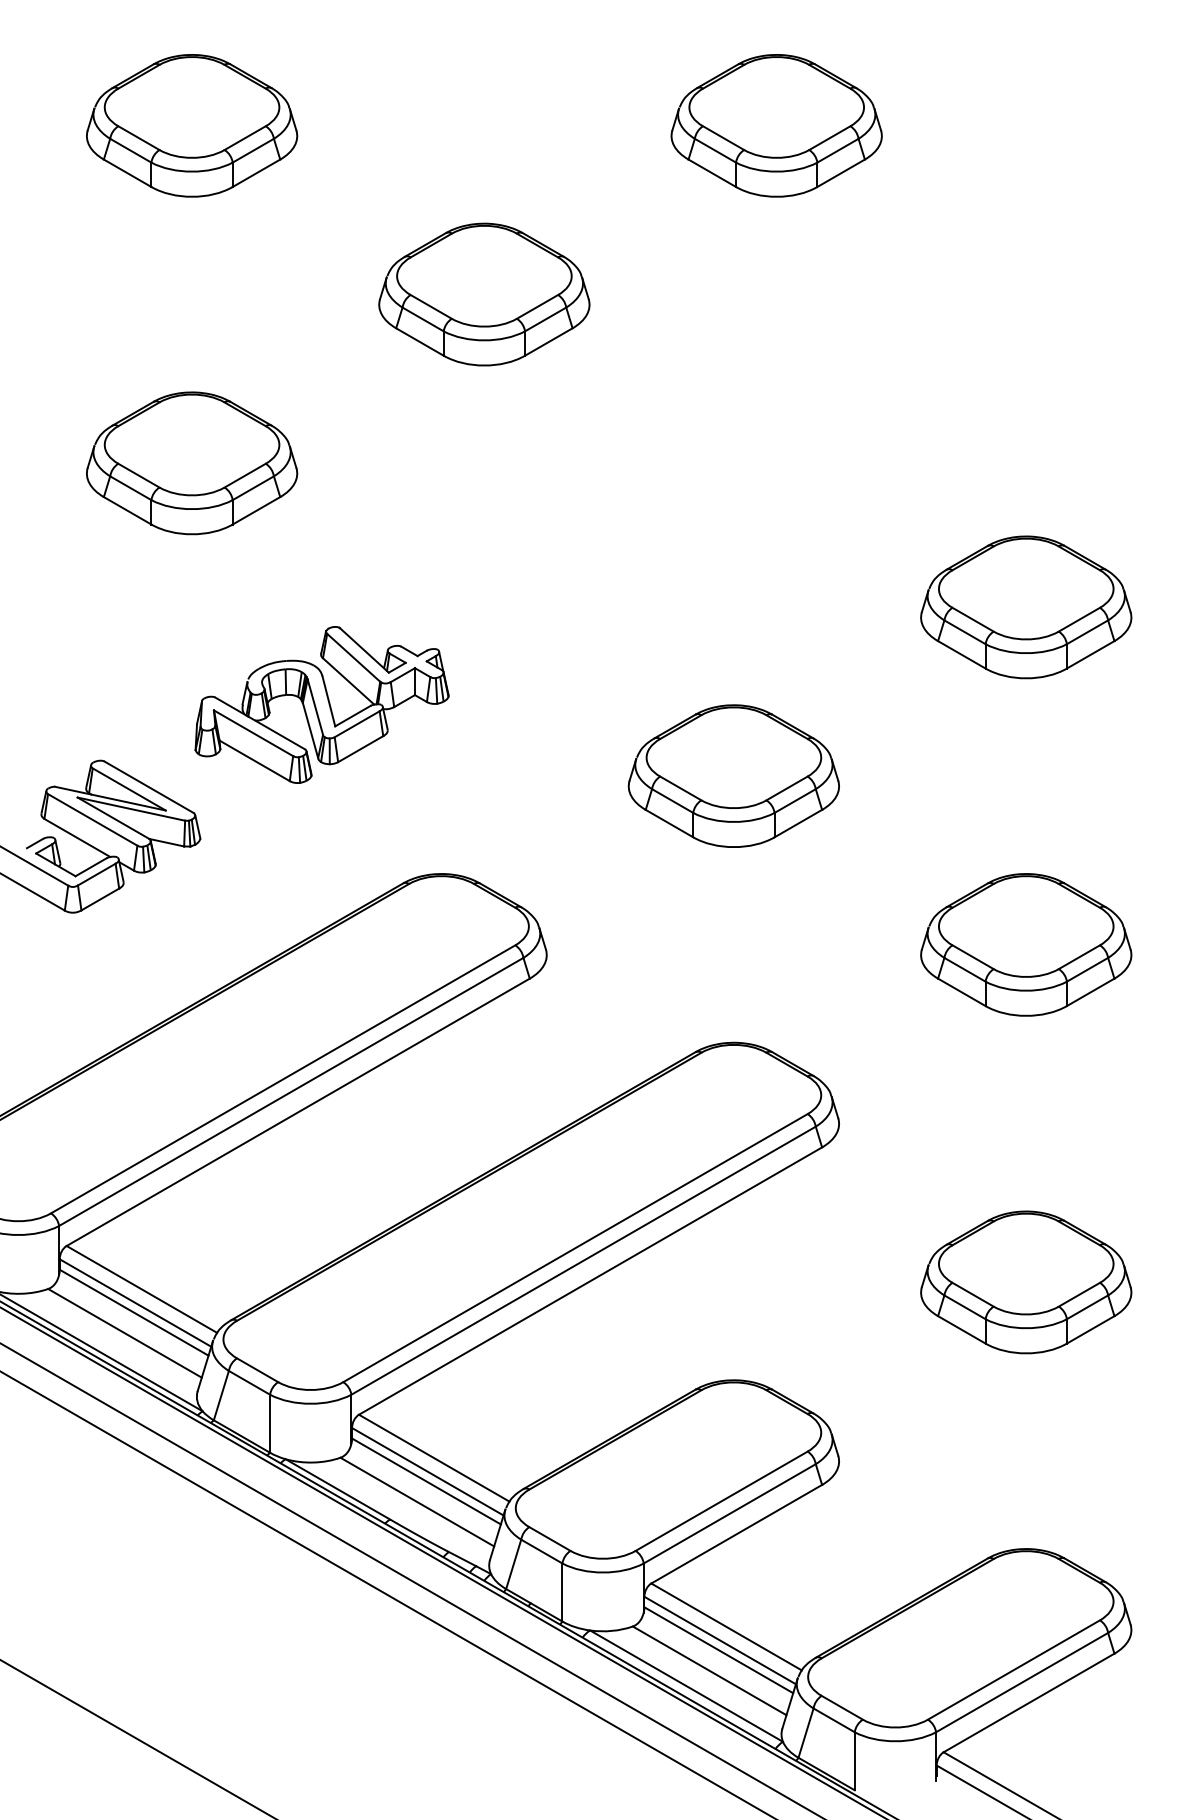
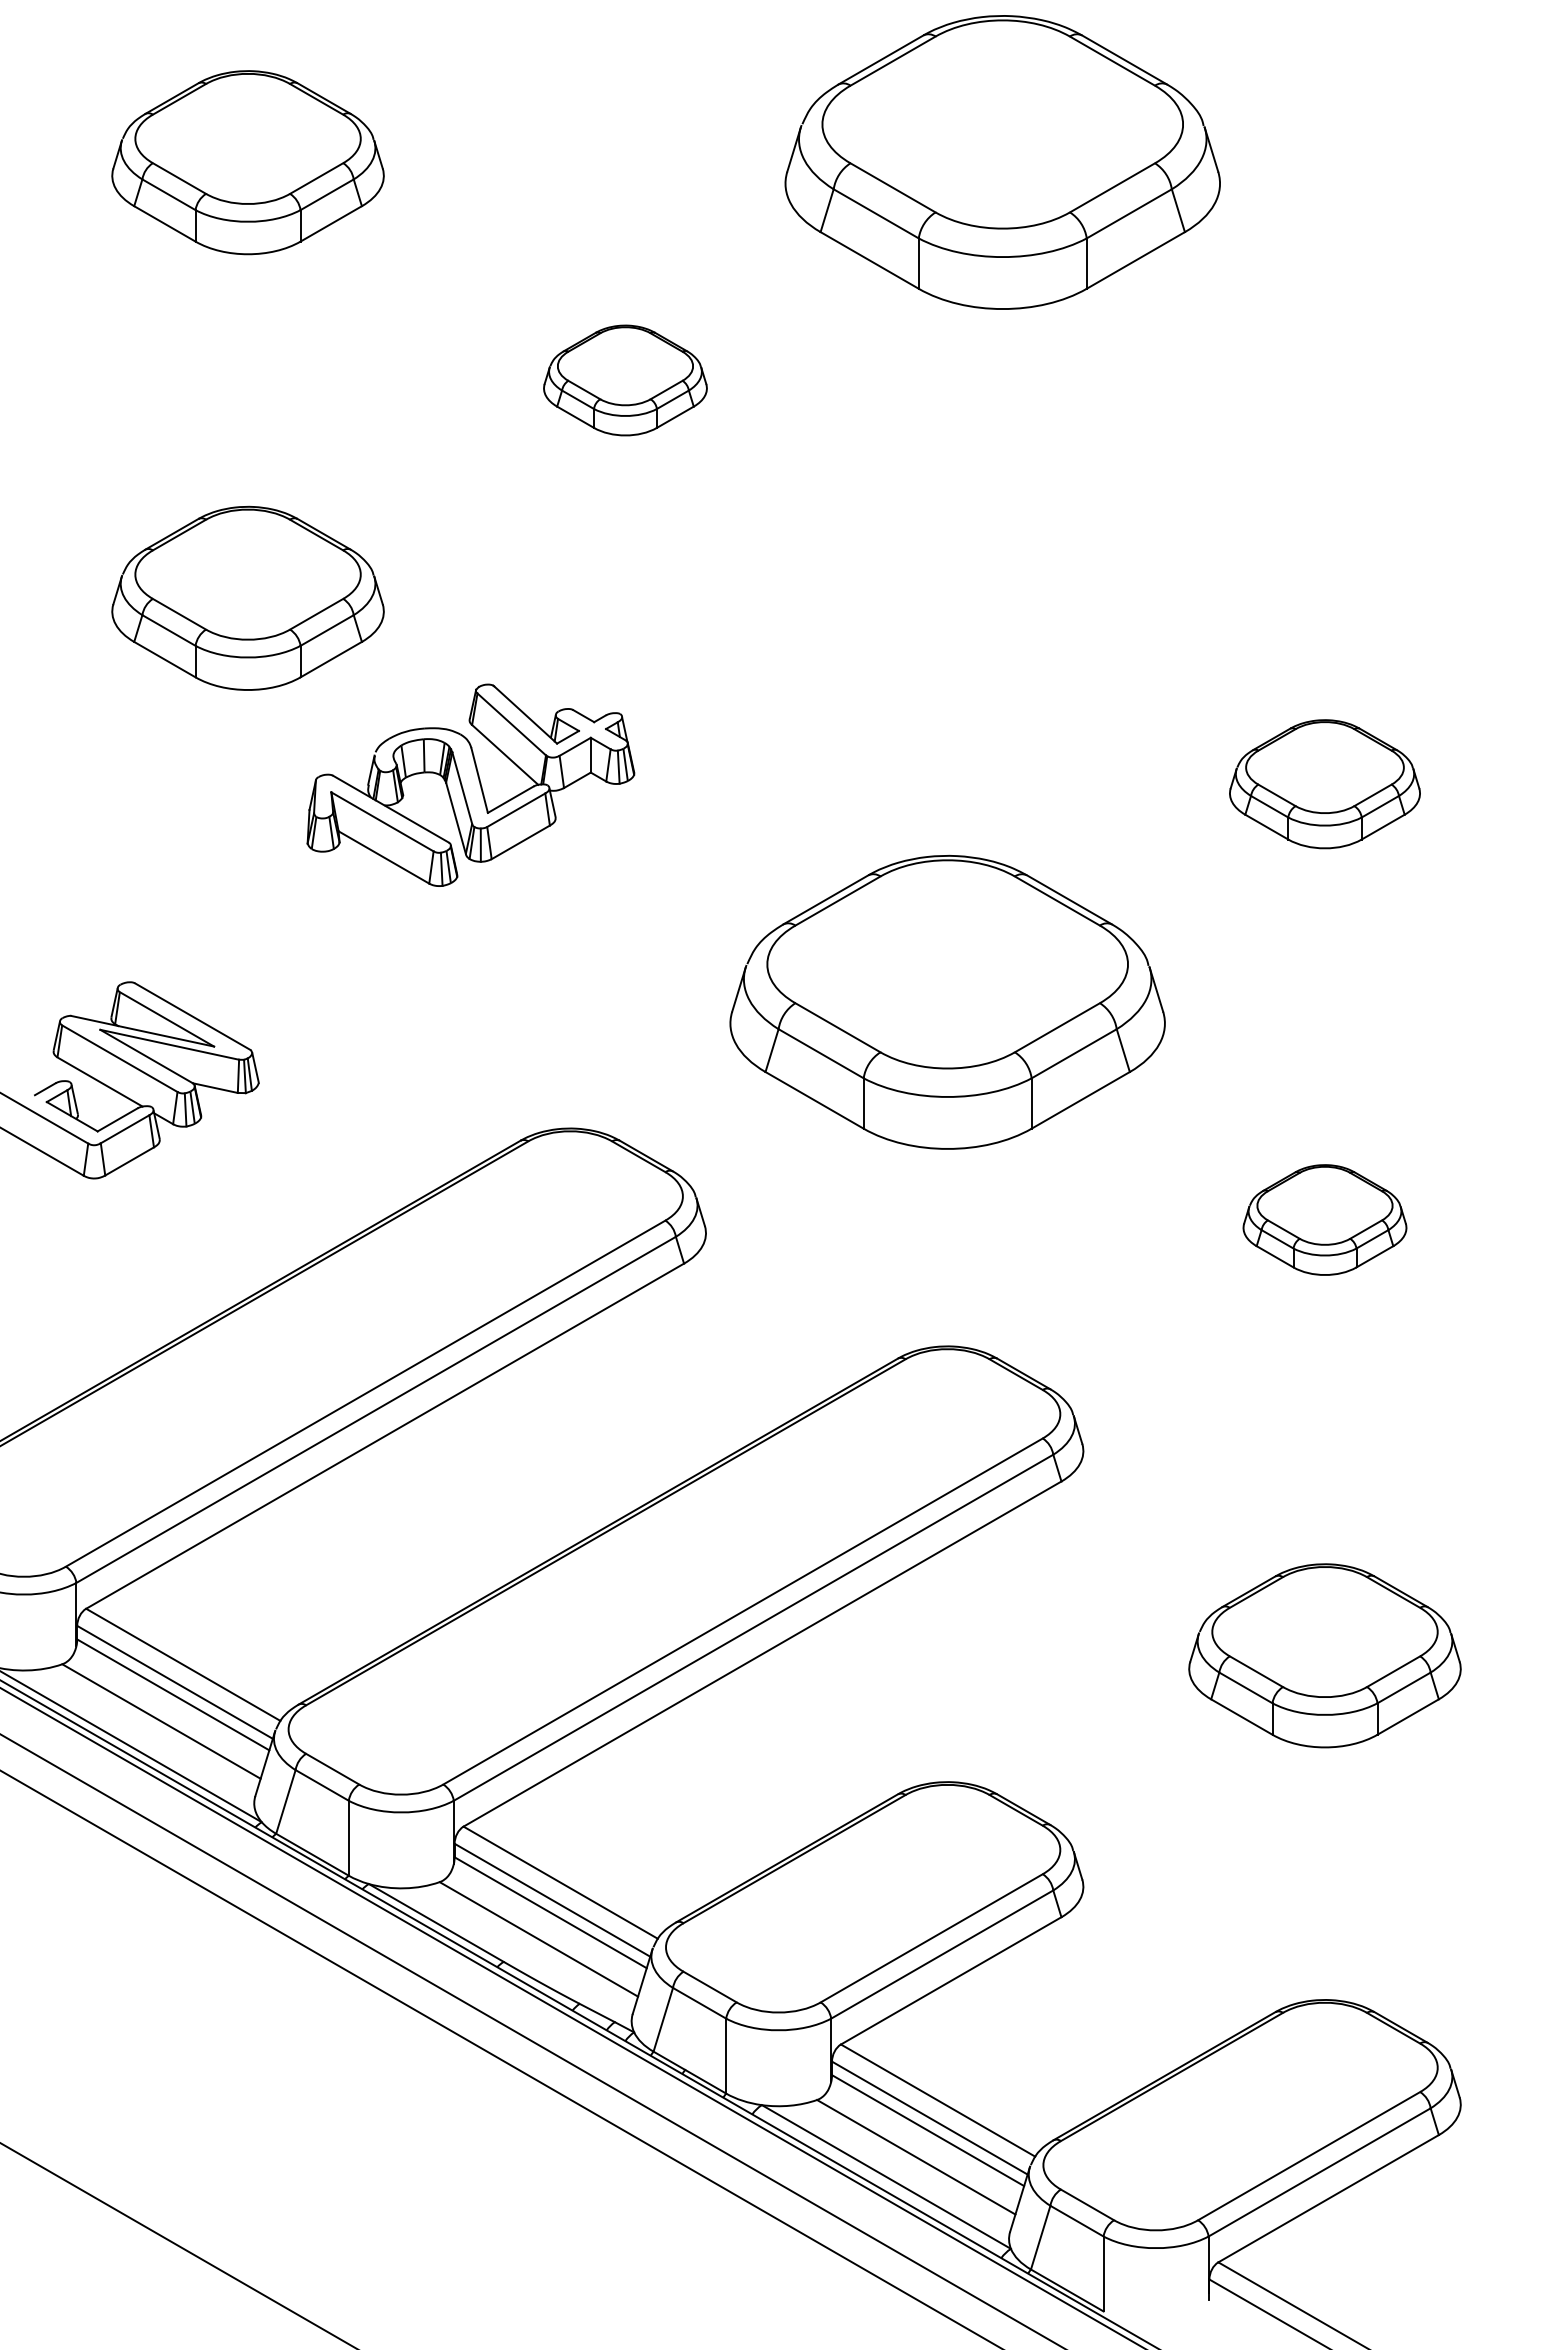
part: (776, 125) -> (1002, 162), size x1.6
part: (484, 294) -> (625, 380), size x0.6
part: (1025, 606) -> (1324, 783), size x0.7
part: (315, 704) -> (462, 784), moved
part: (733, 775) -> (947, 1001), size x1.6
part: (1025, 944) -> (1324, 1219), size x0.6

